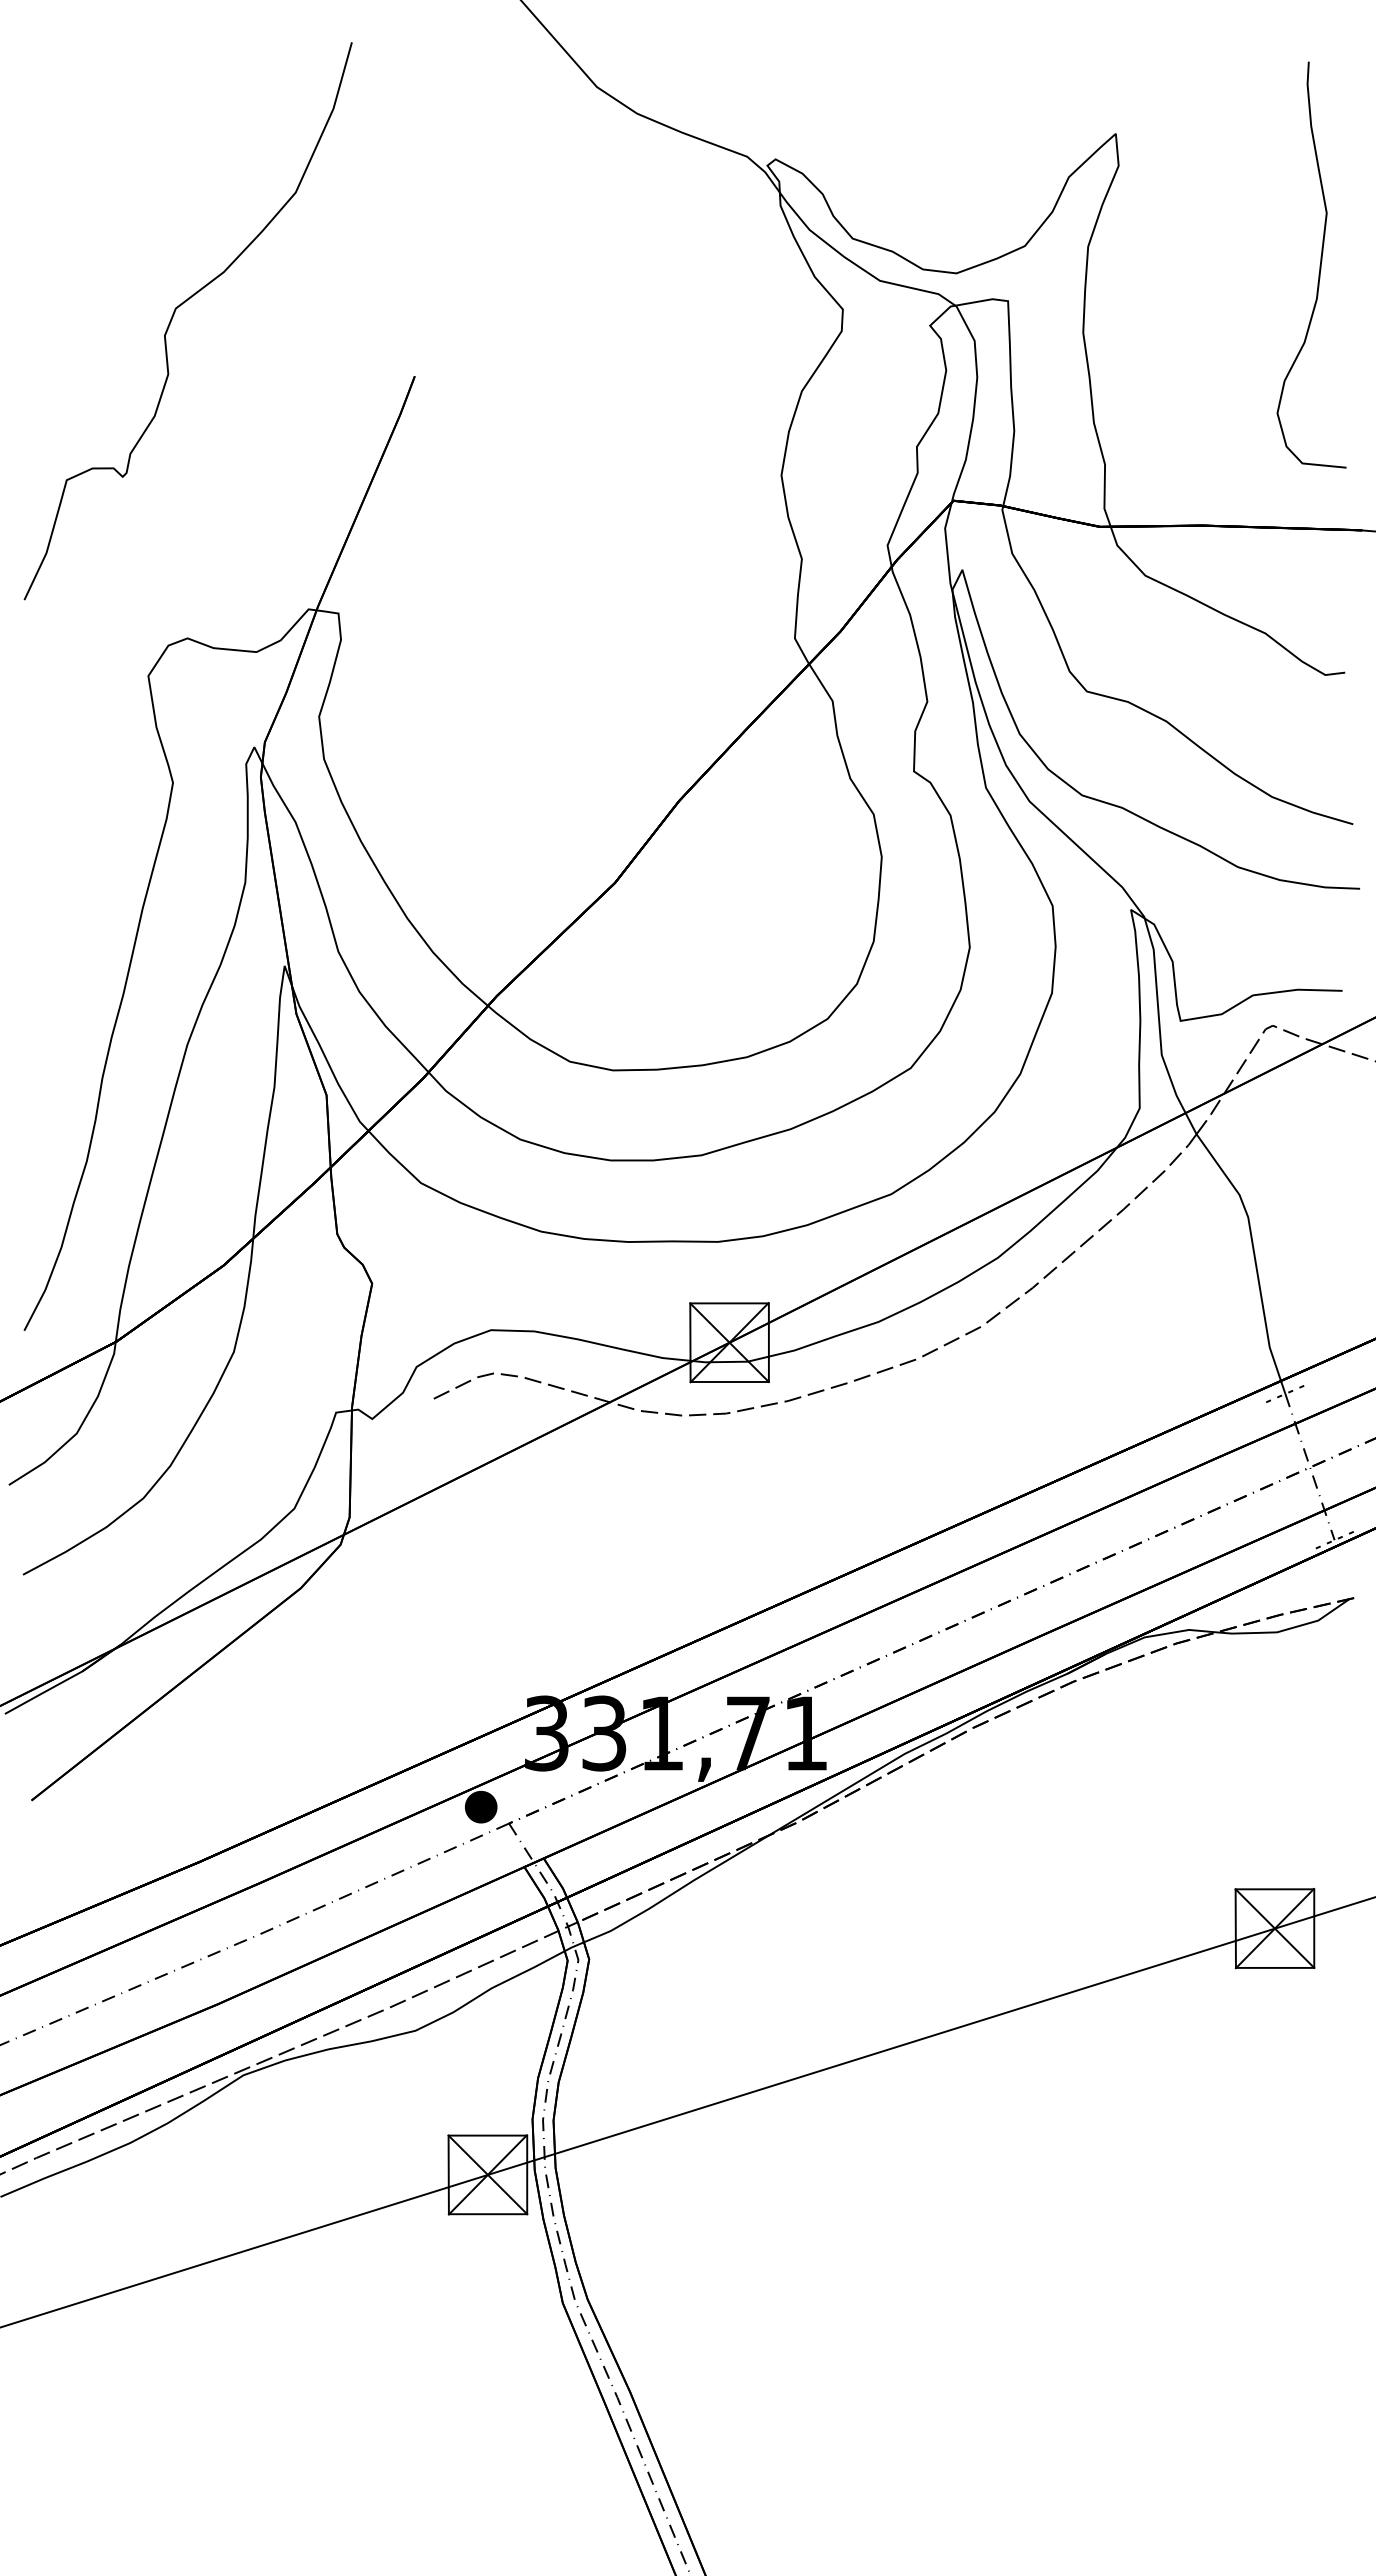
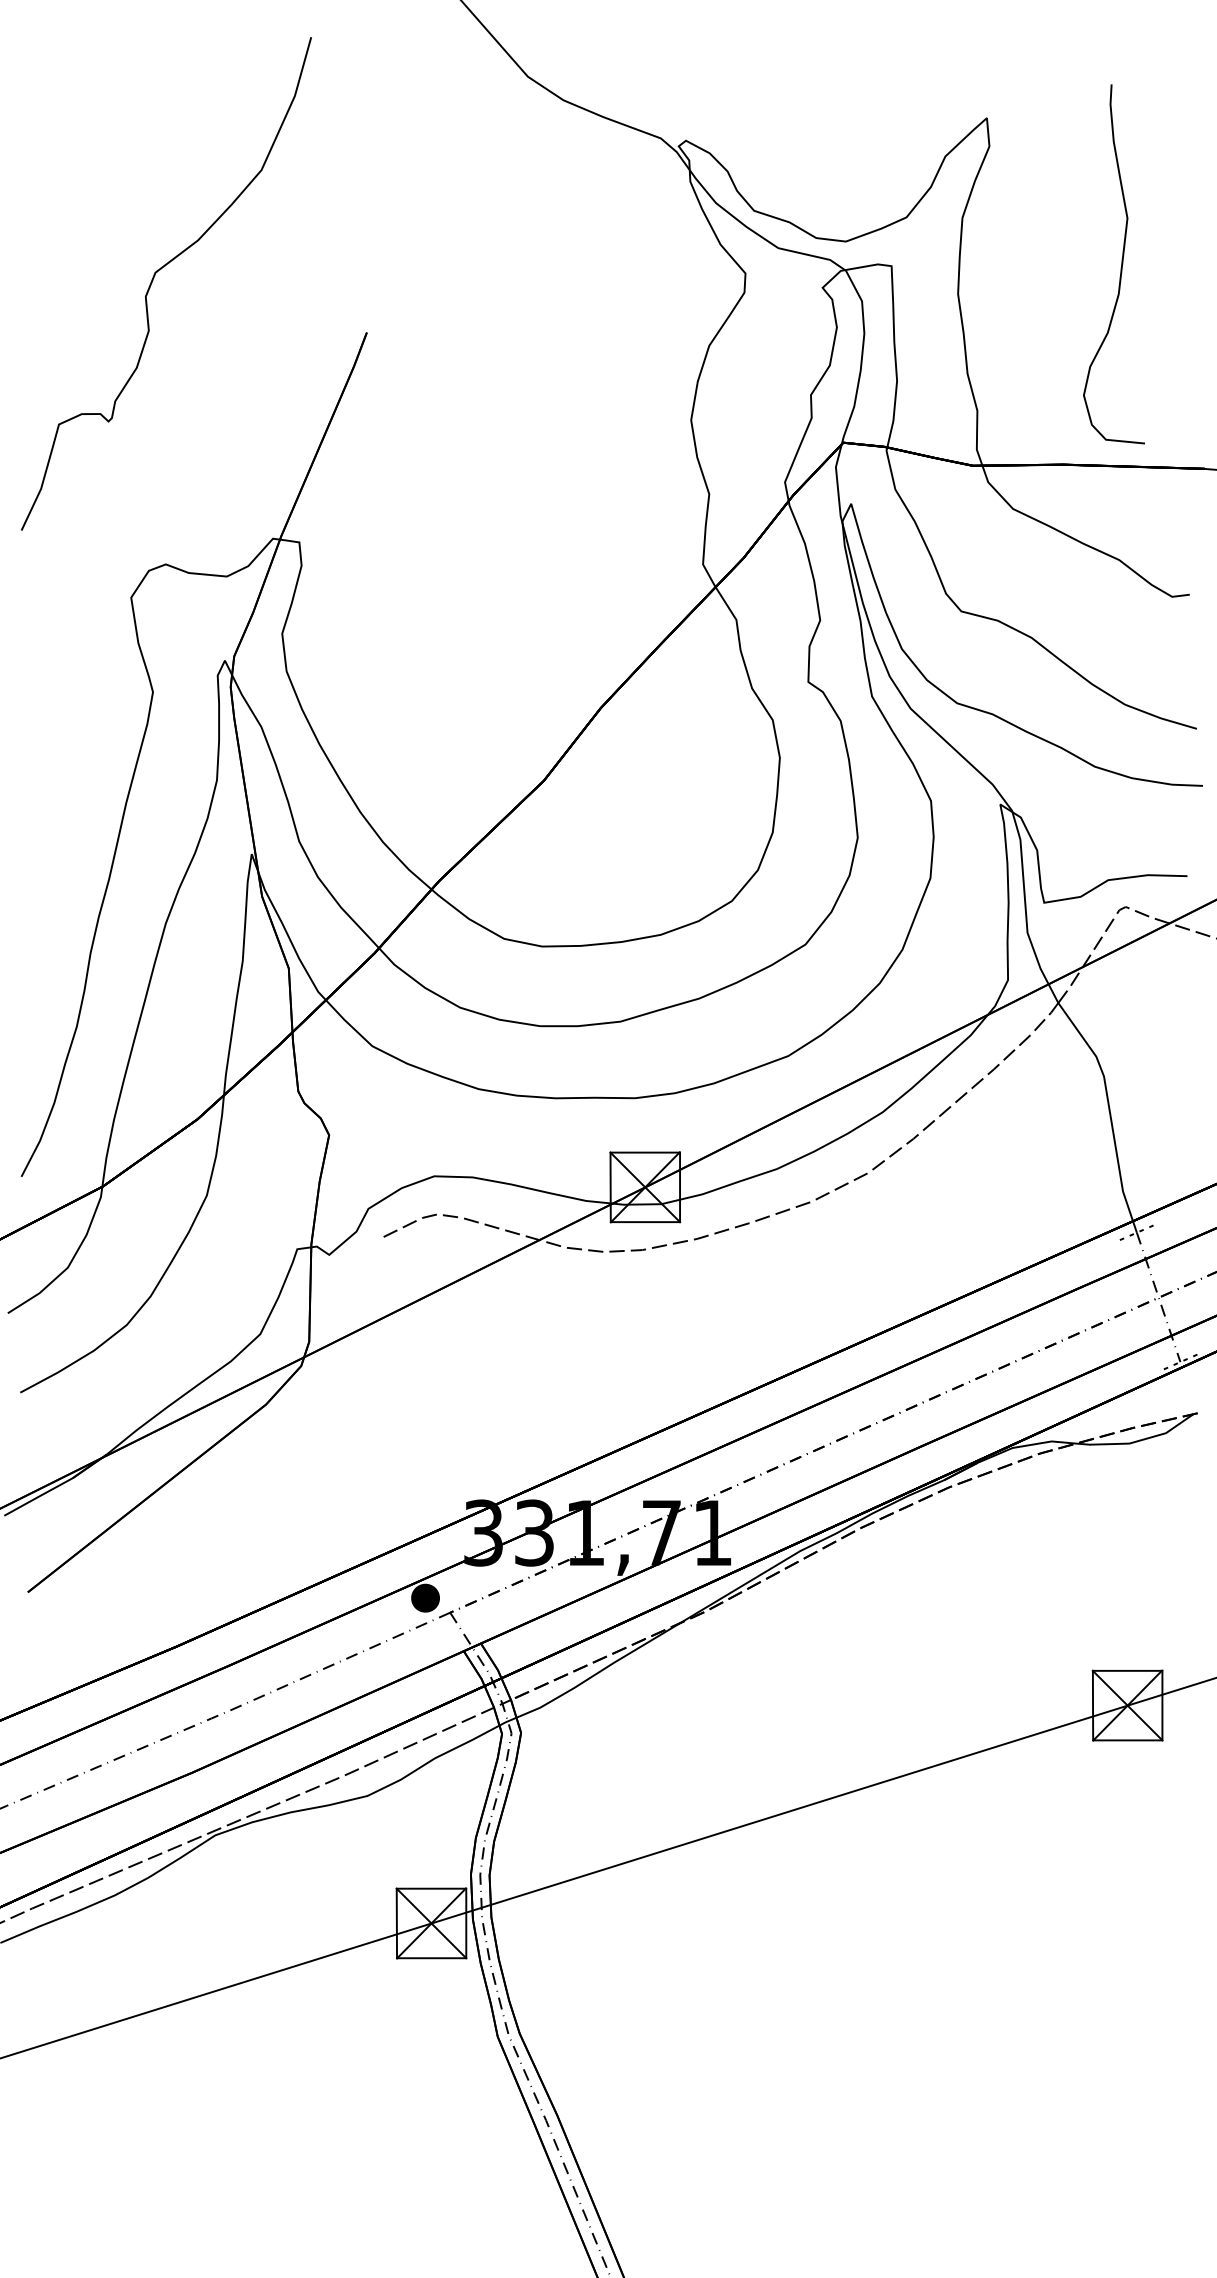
curve: (1319, 265) -> (1121, 264), moved

